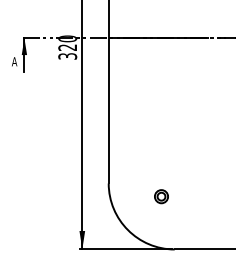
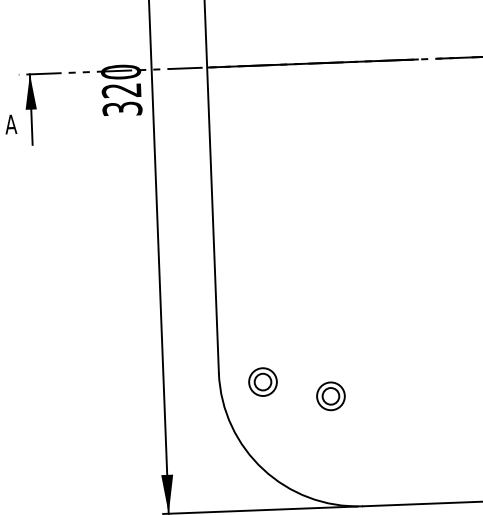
part: (129, 188) -> (262, 381), added

